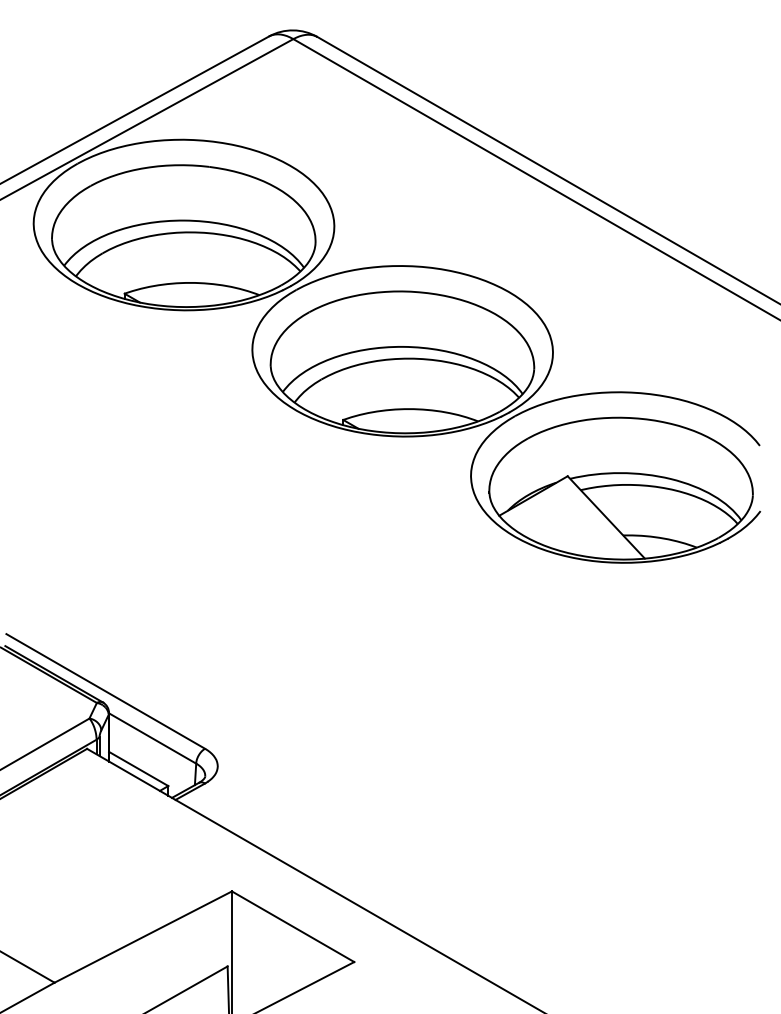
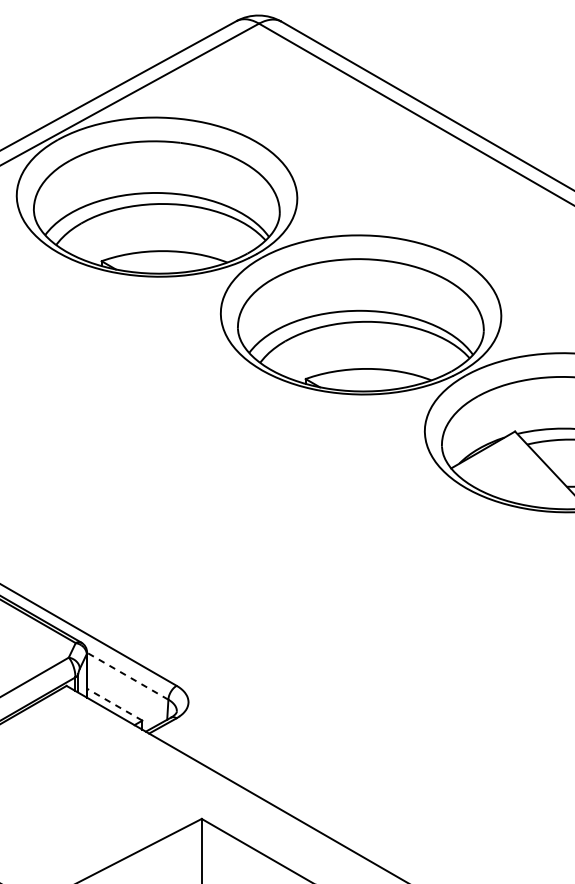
line: (152, 738) -> (127, 676), solid -> dashed
line: (138, 768) -> (114, 704), solid -> dashed

